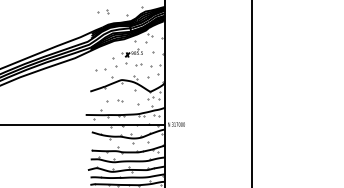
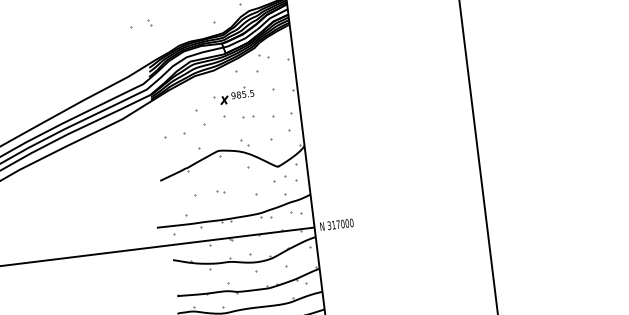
part: (103, 11) -> (141, 24), moved

